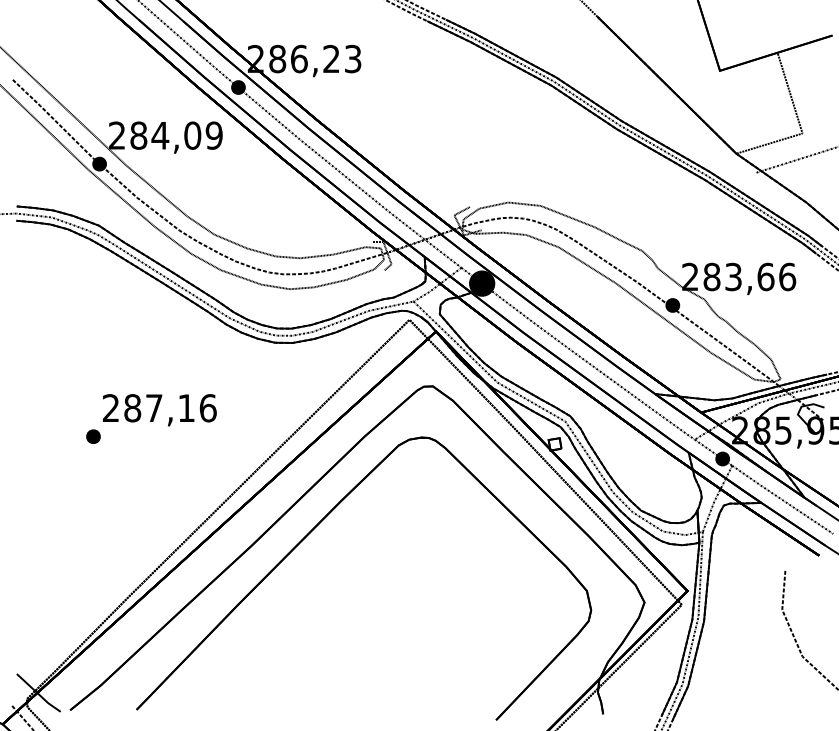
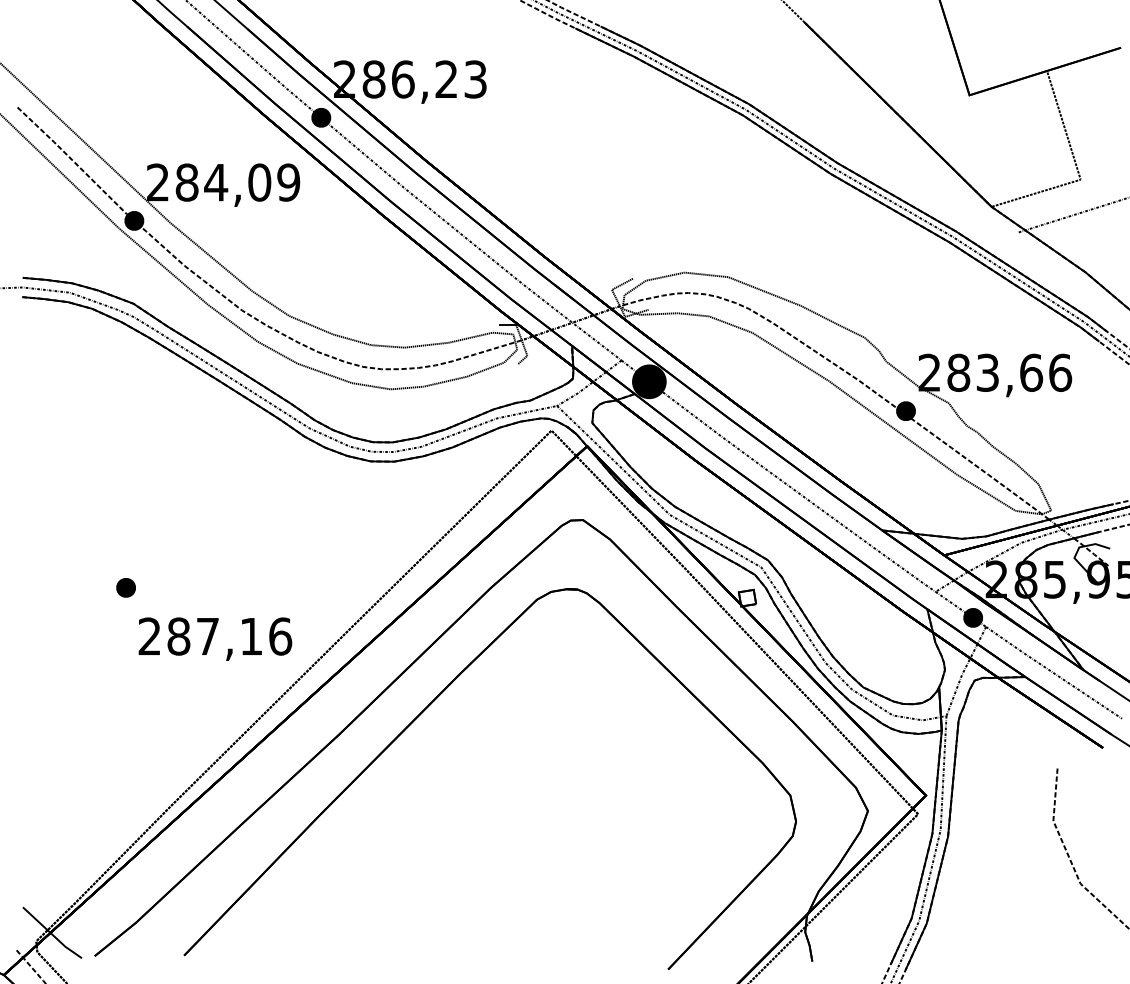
text: (159, 409) -> (215, 638), moved

